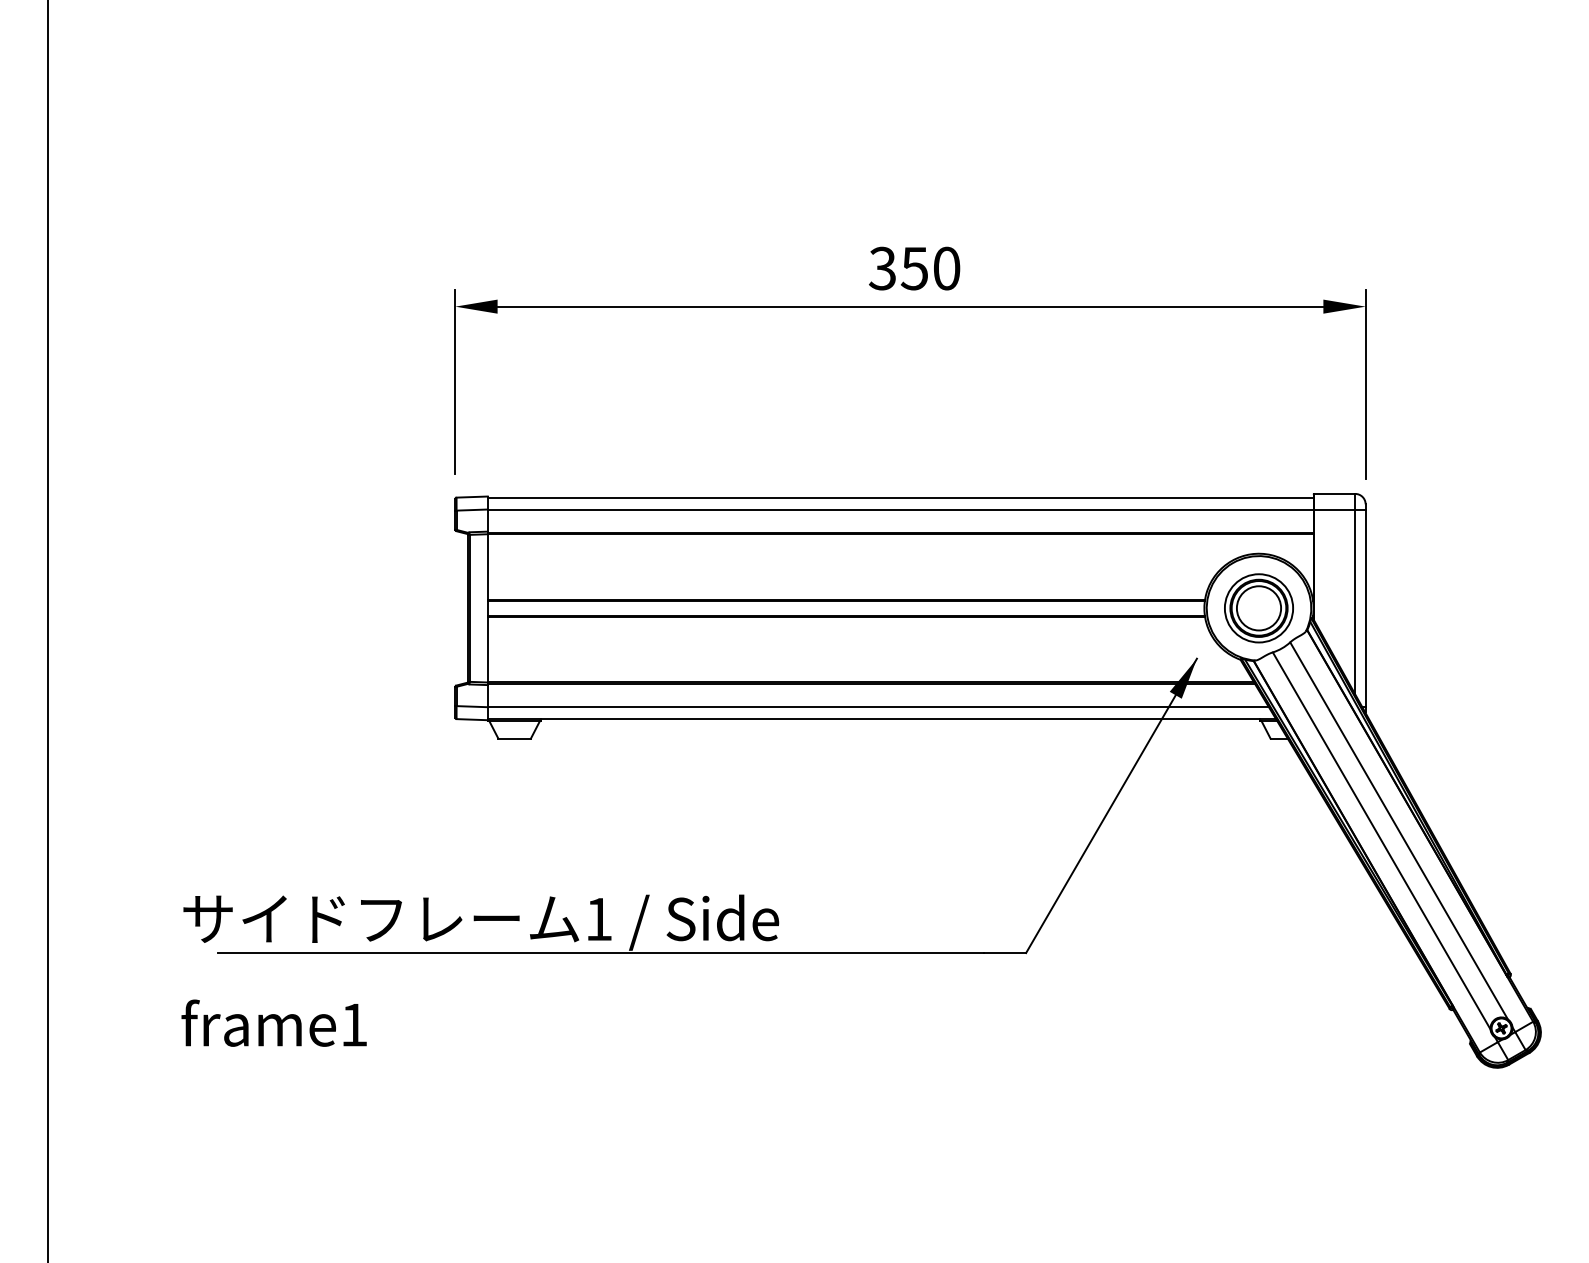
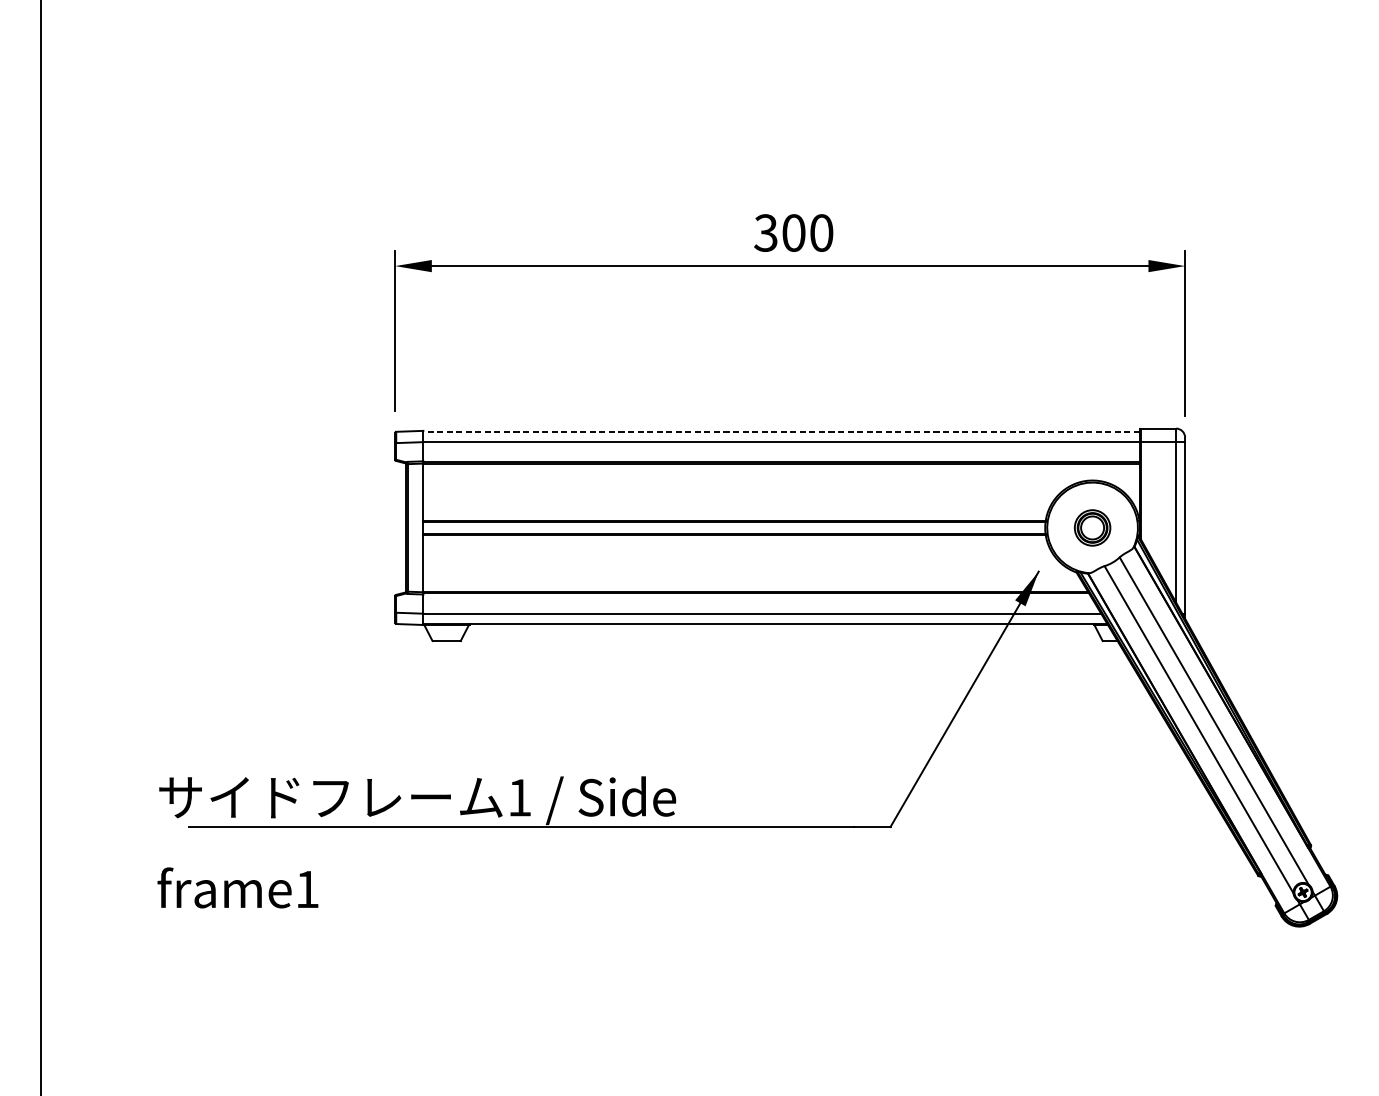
text: (914, 268) -> (793, 232), 350 -> 300
line: (900, 497) -> (781, 431), solid -> dashed
part: (1258, 608) -> (1092, 528), size x0.6

